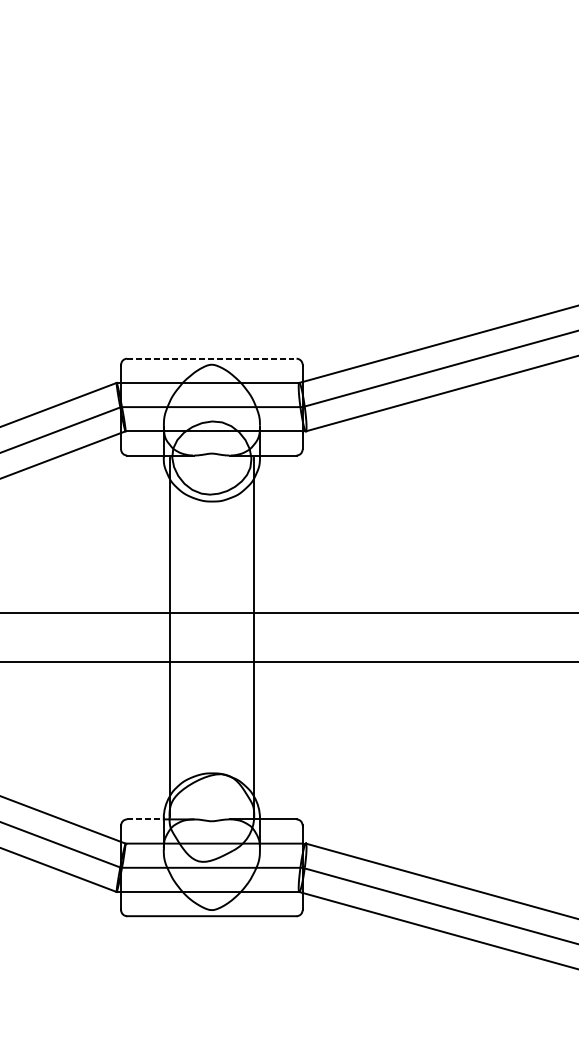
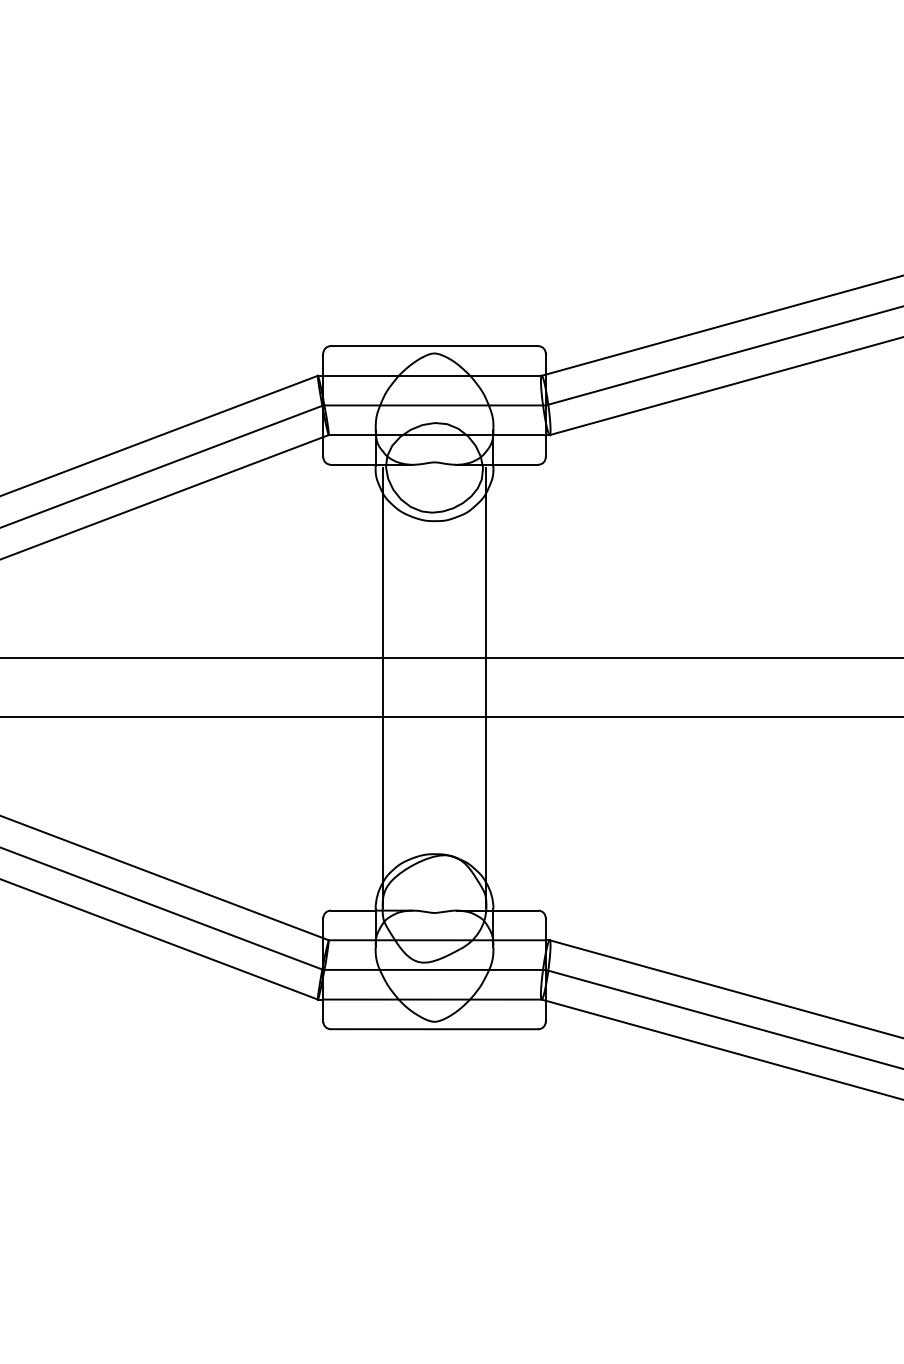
line: (211, 359) -> (434, 346), dashed -> solid
line: (145, 819) -> (353, 910), dashed -> solid

